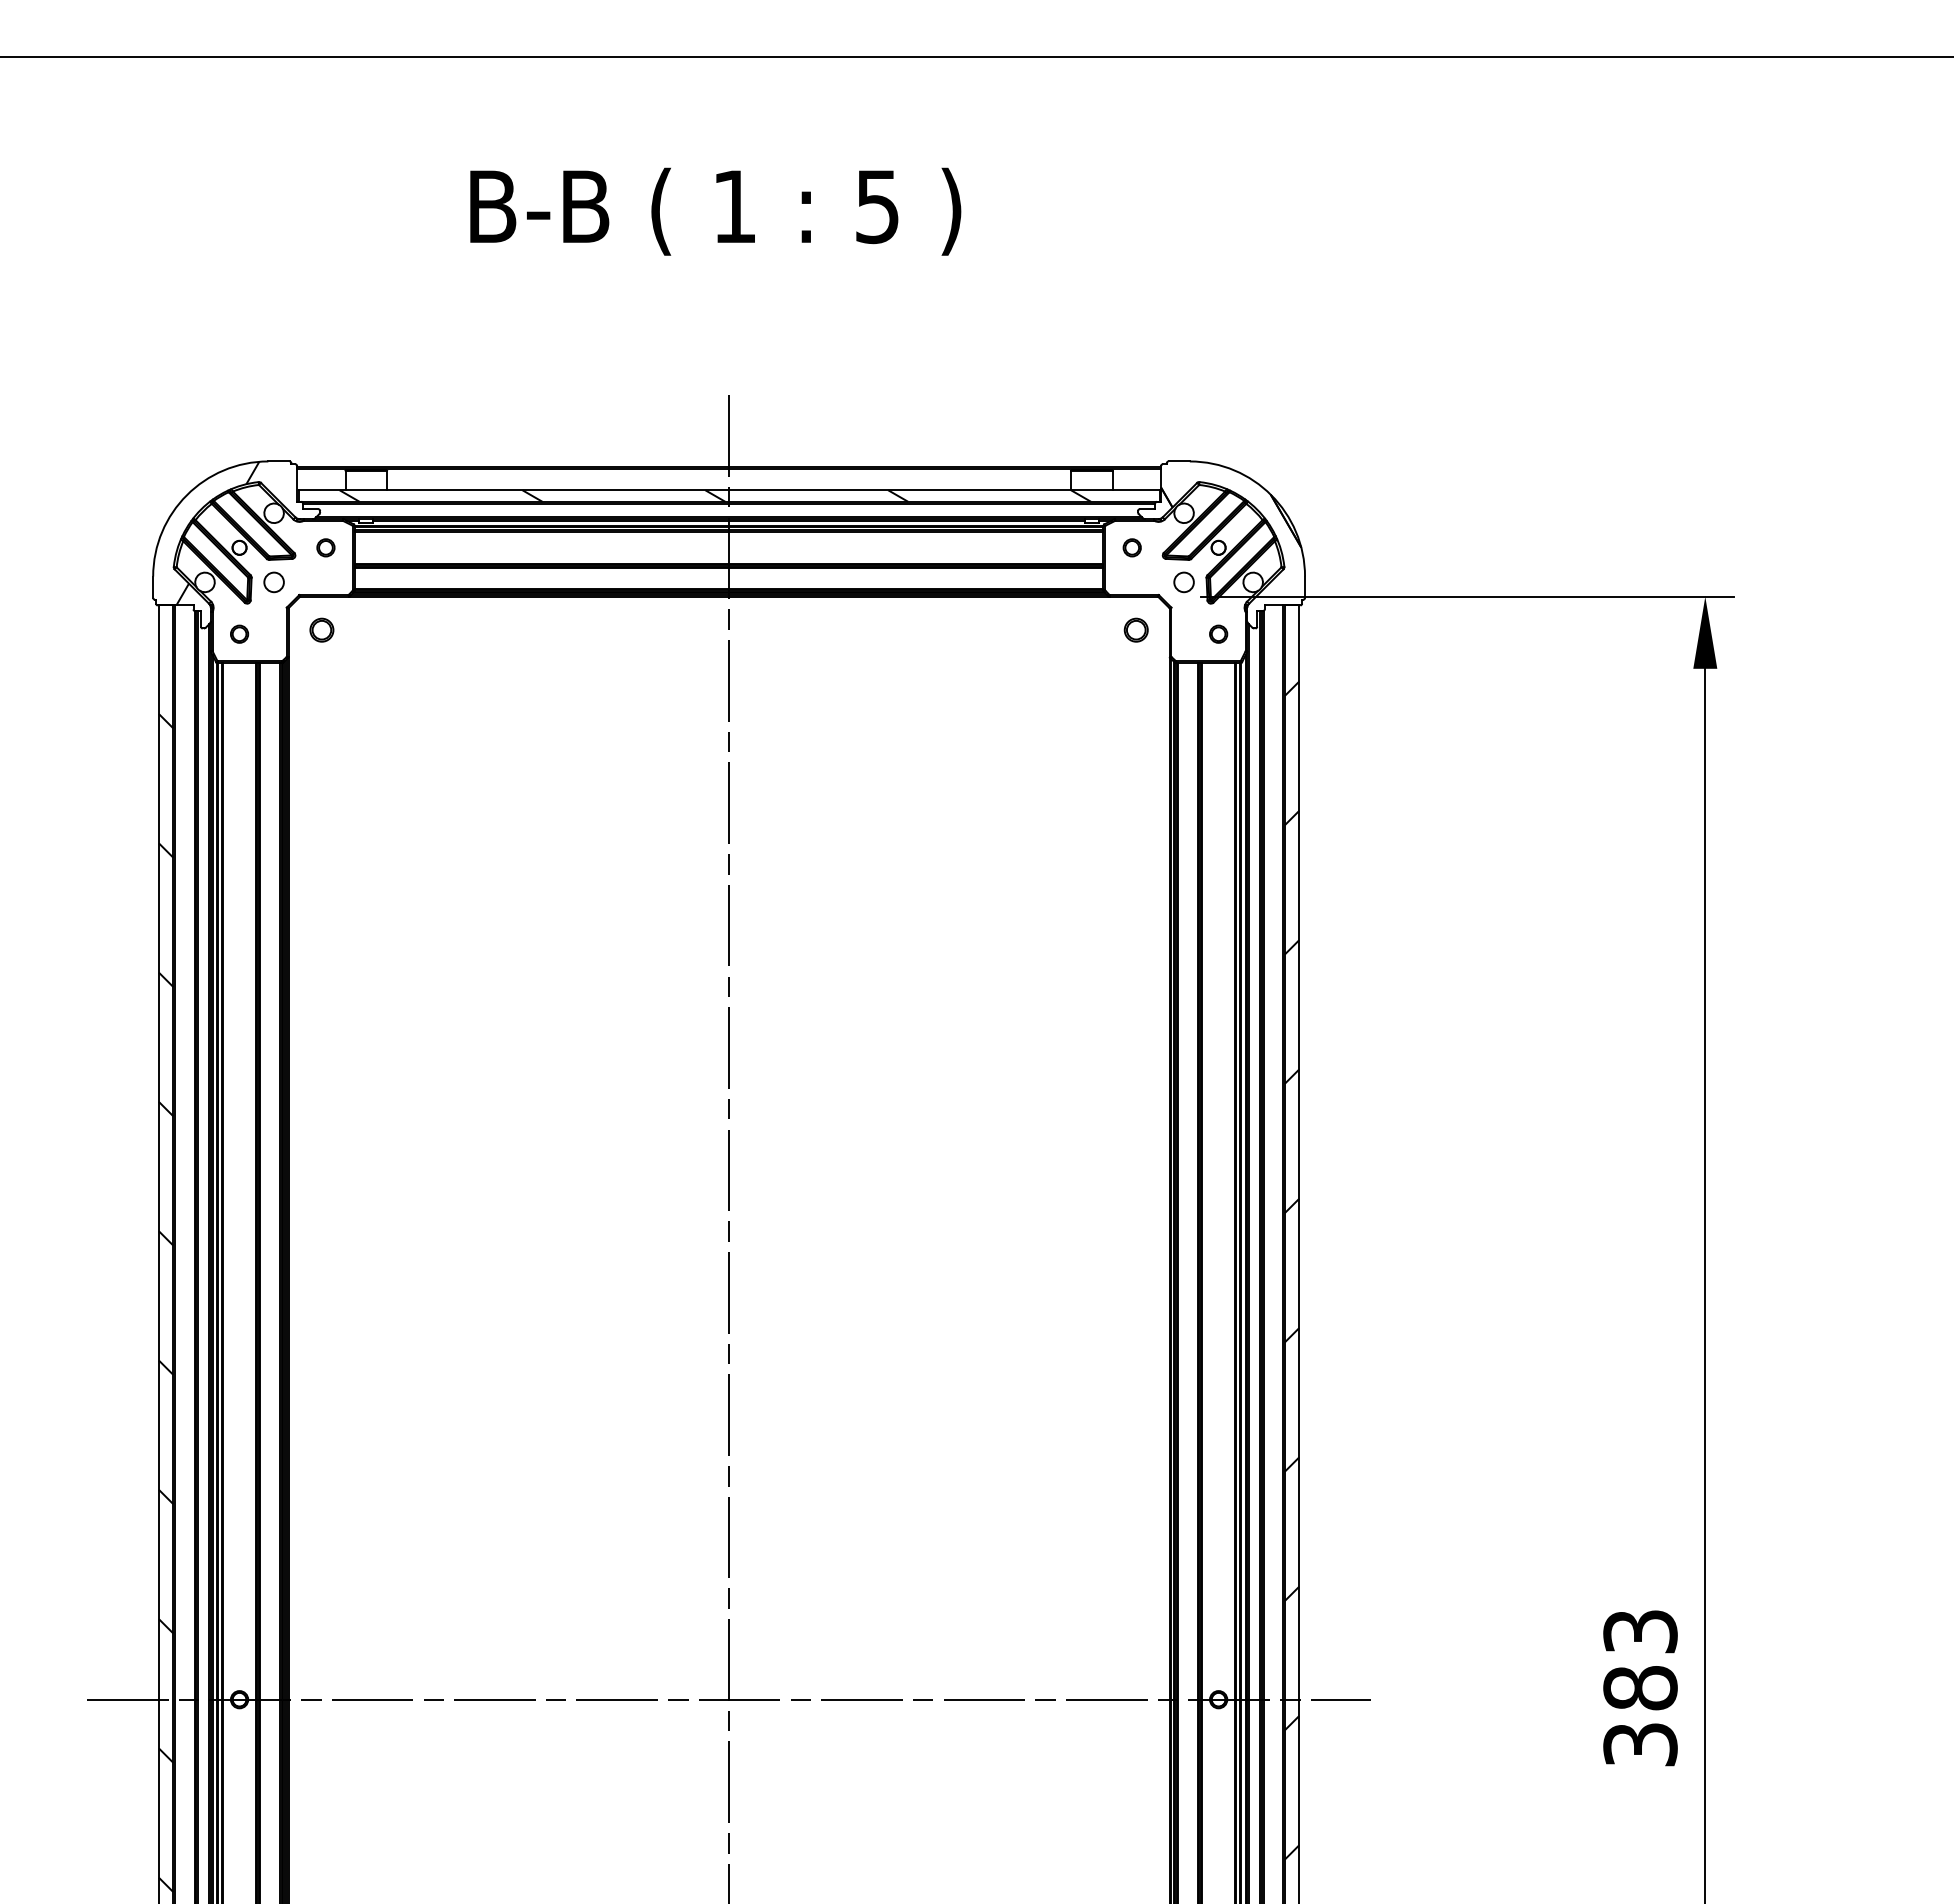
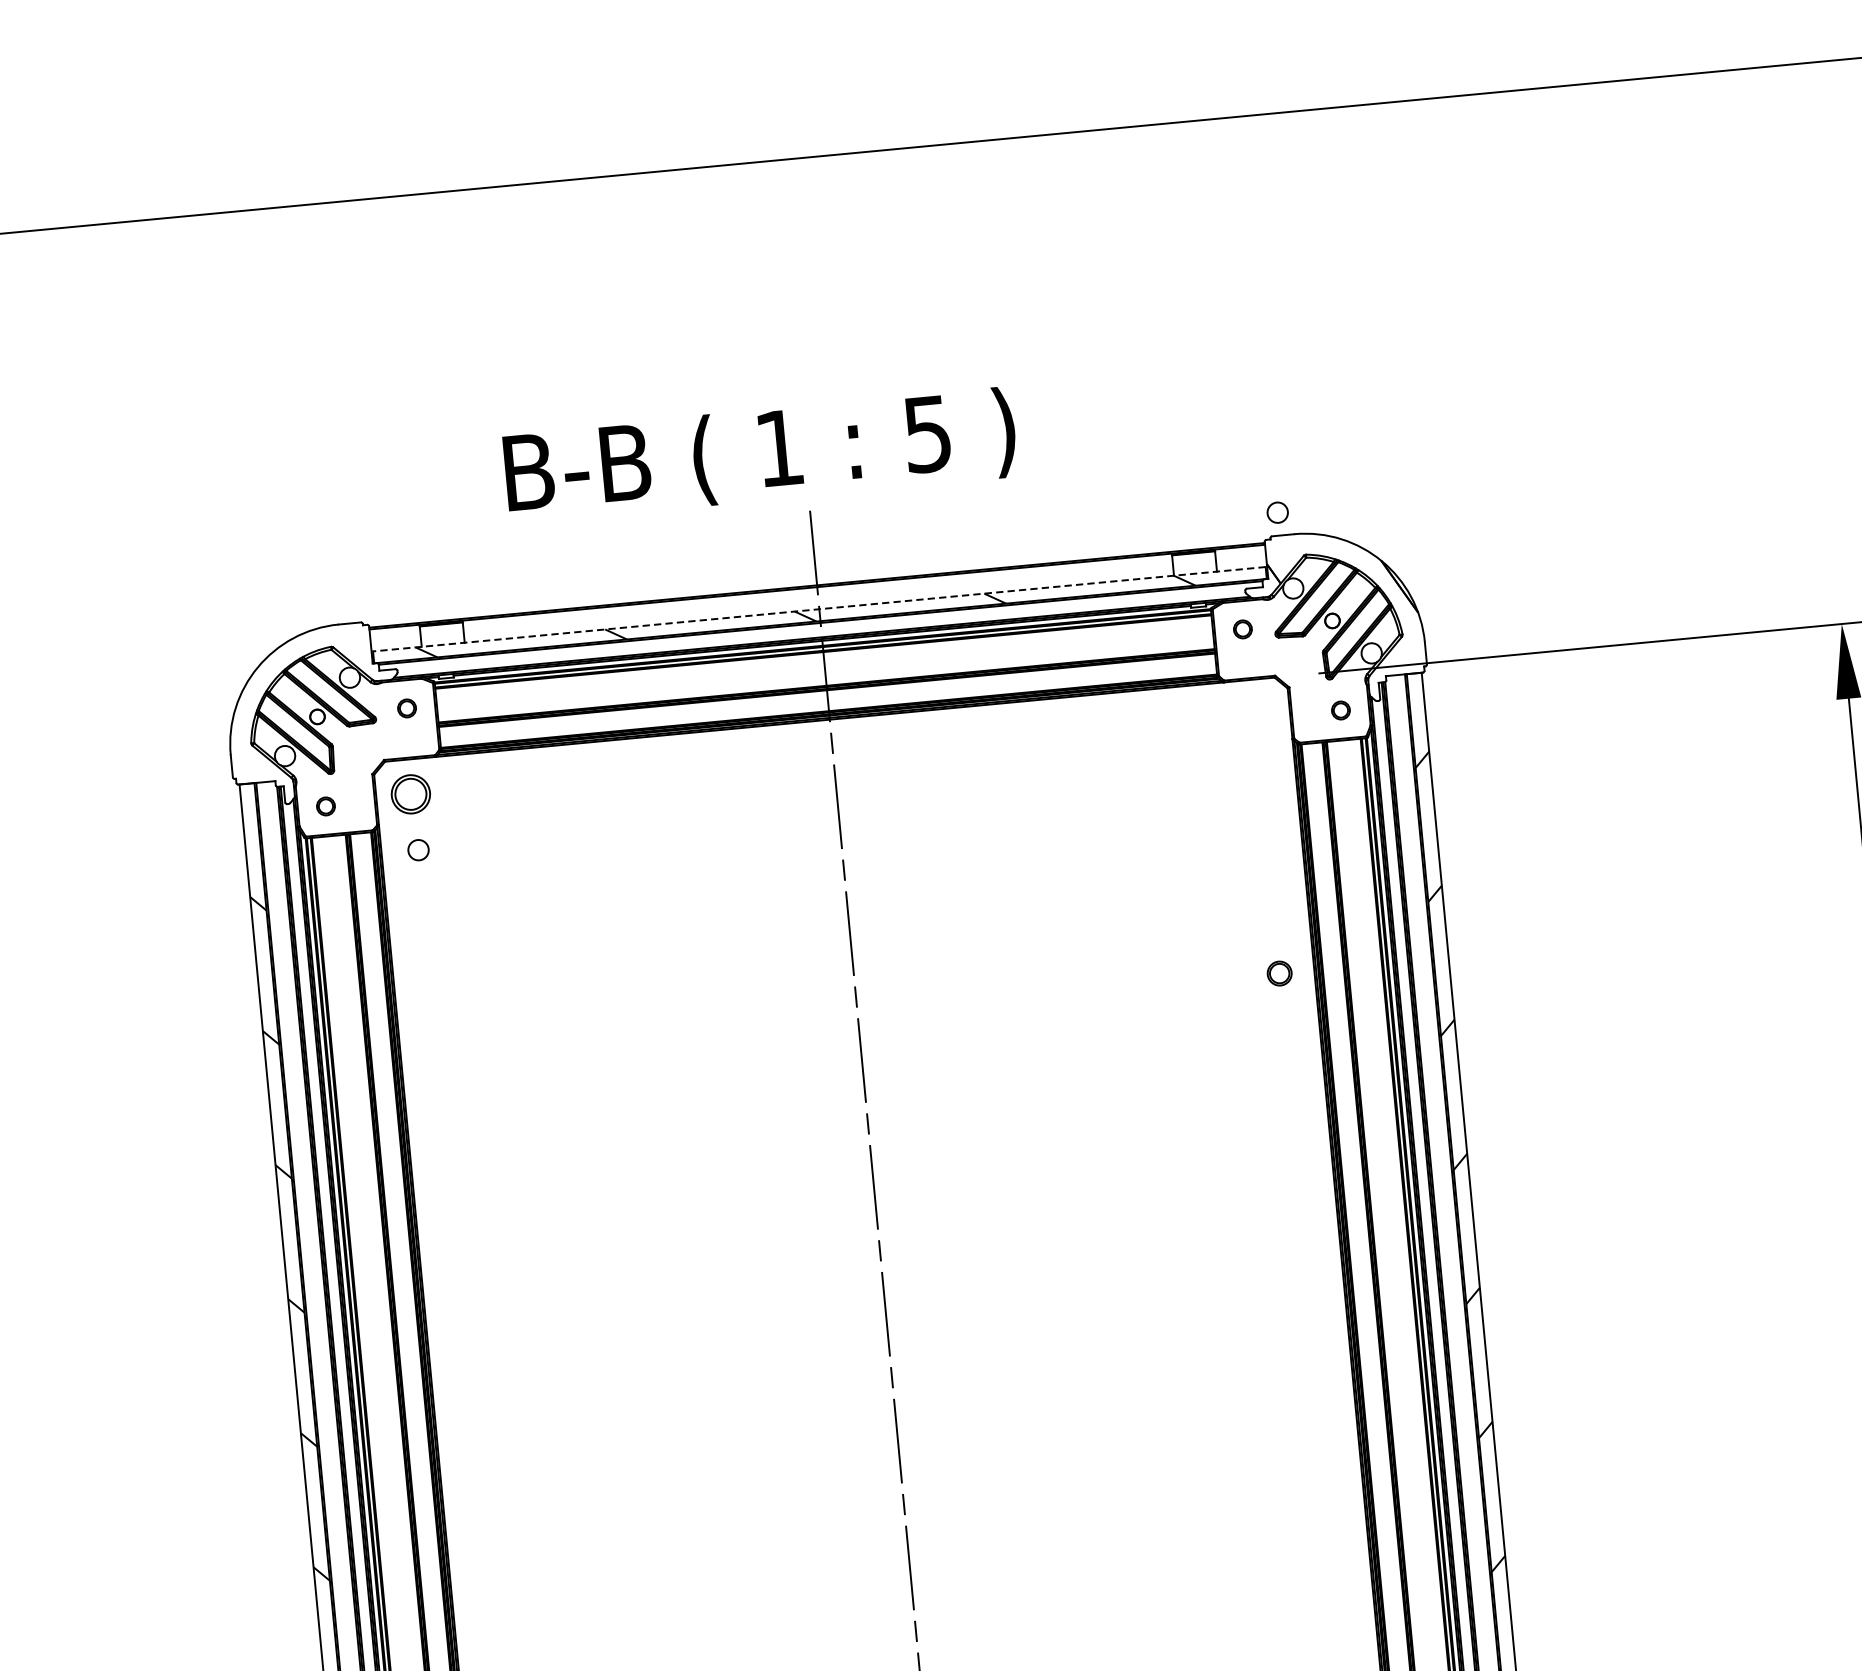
text: (715, 211) -> (760, 455), moved
line: (729, 490) -> (819, 609), solid -> dashed
hatch: (217, 533) -> (293, 704), removed
circle: (273, 582) -> (417, 850), moved
circle: (1183, 582) -> (1277, 512), moved
part: (321, 629) -> (410, 793), size x1.6
part: (1135, 629) -> (1278, 972), moved

